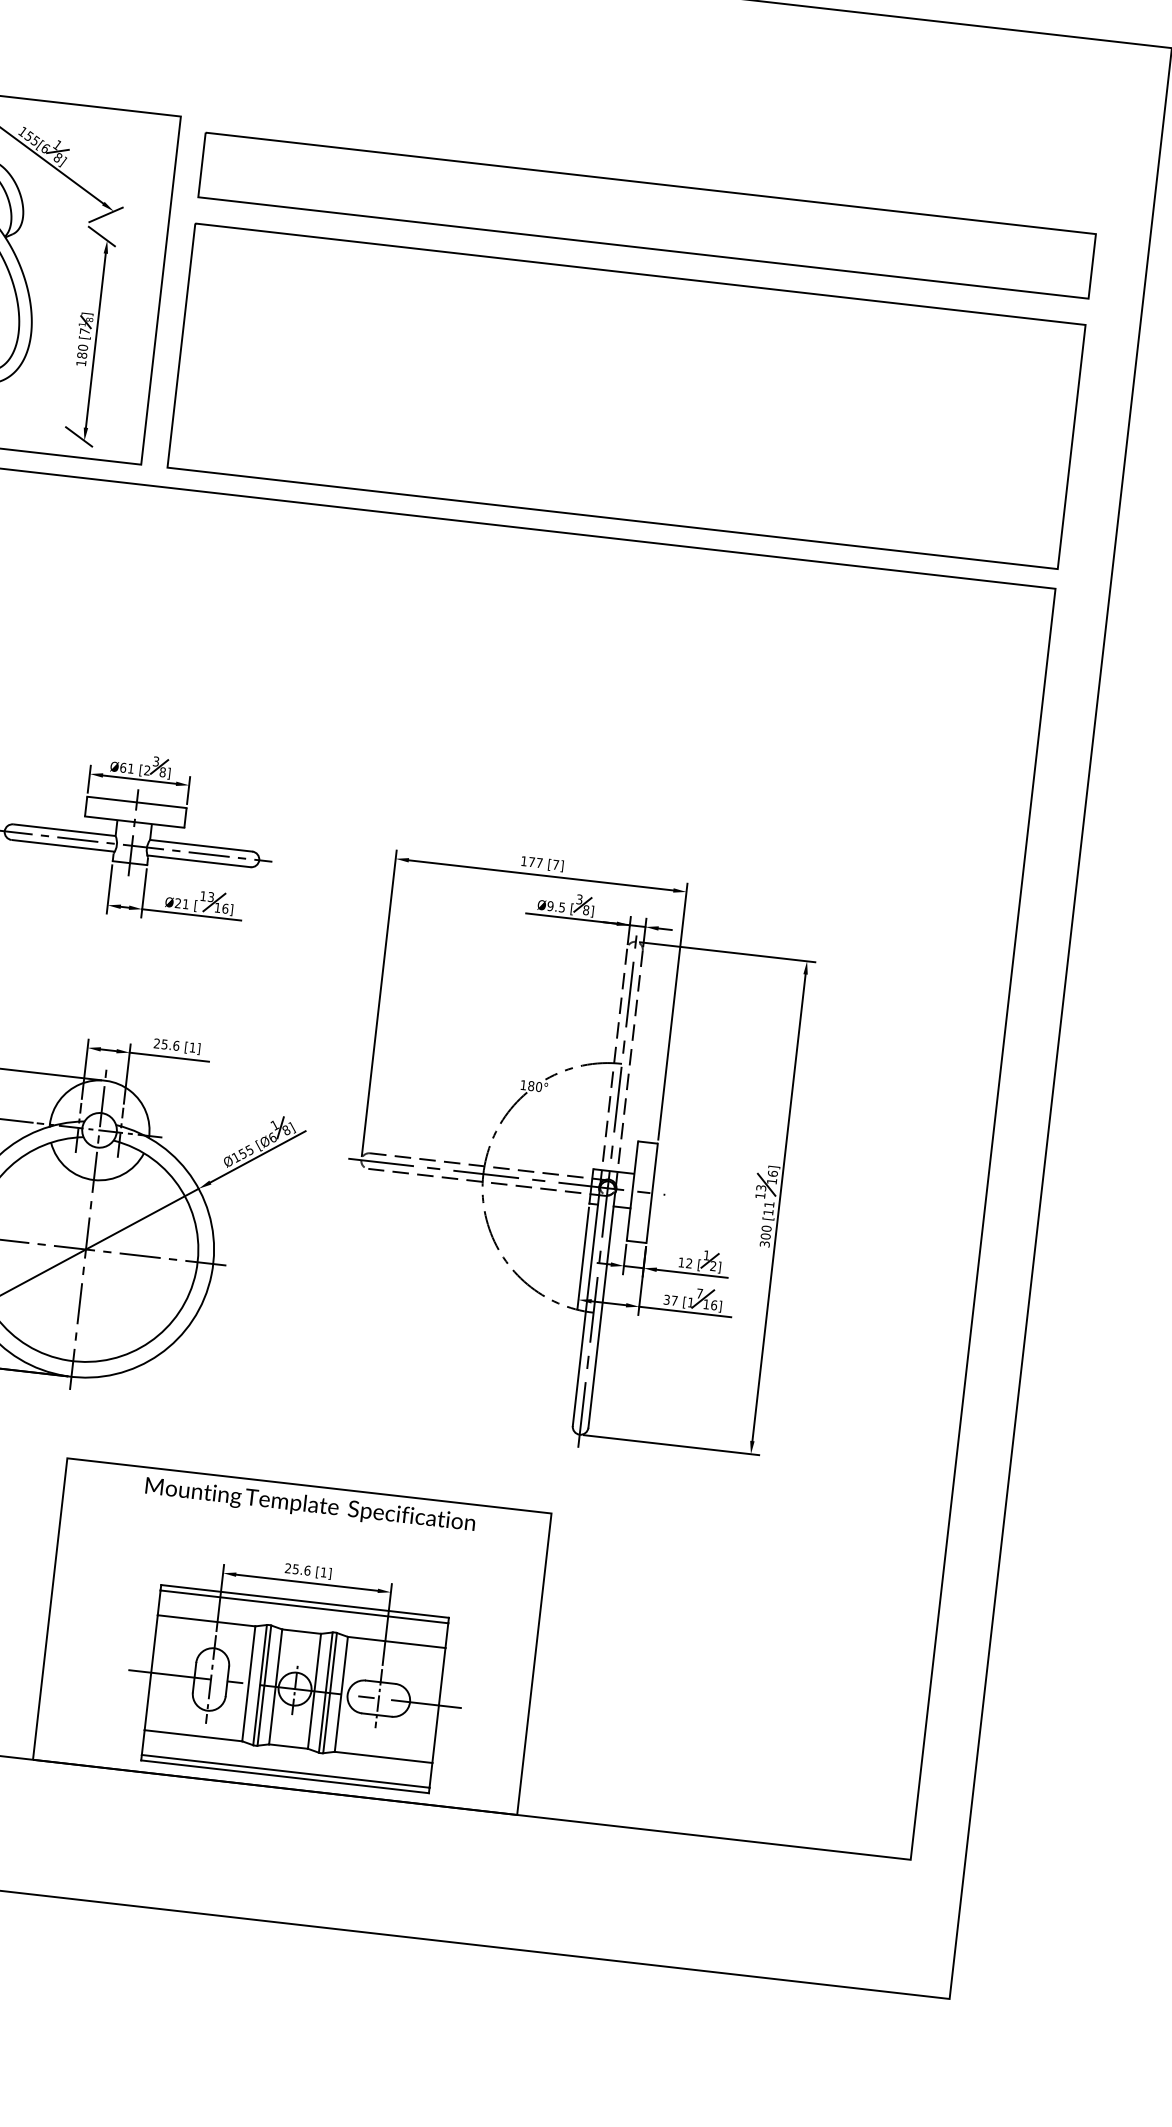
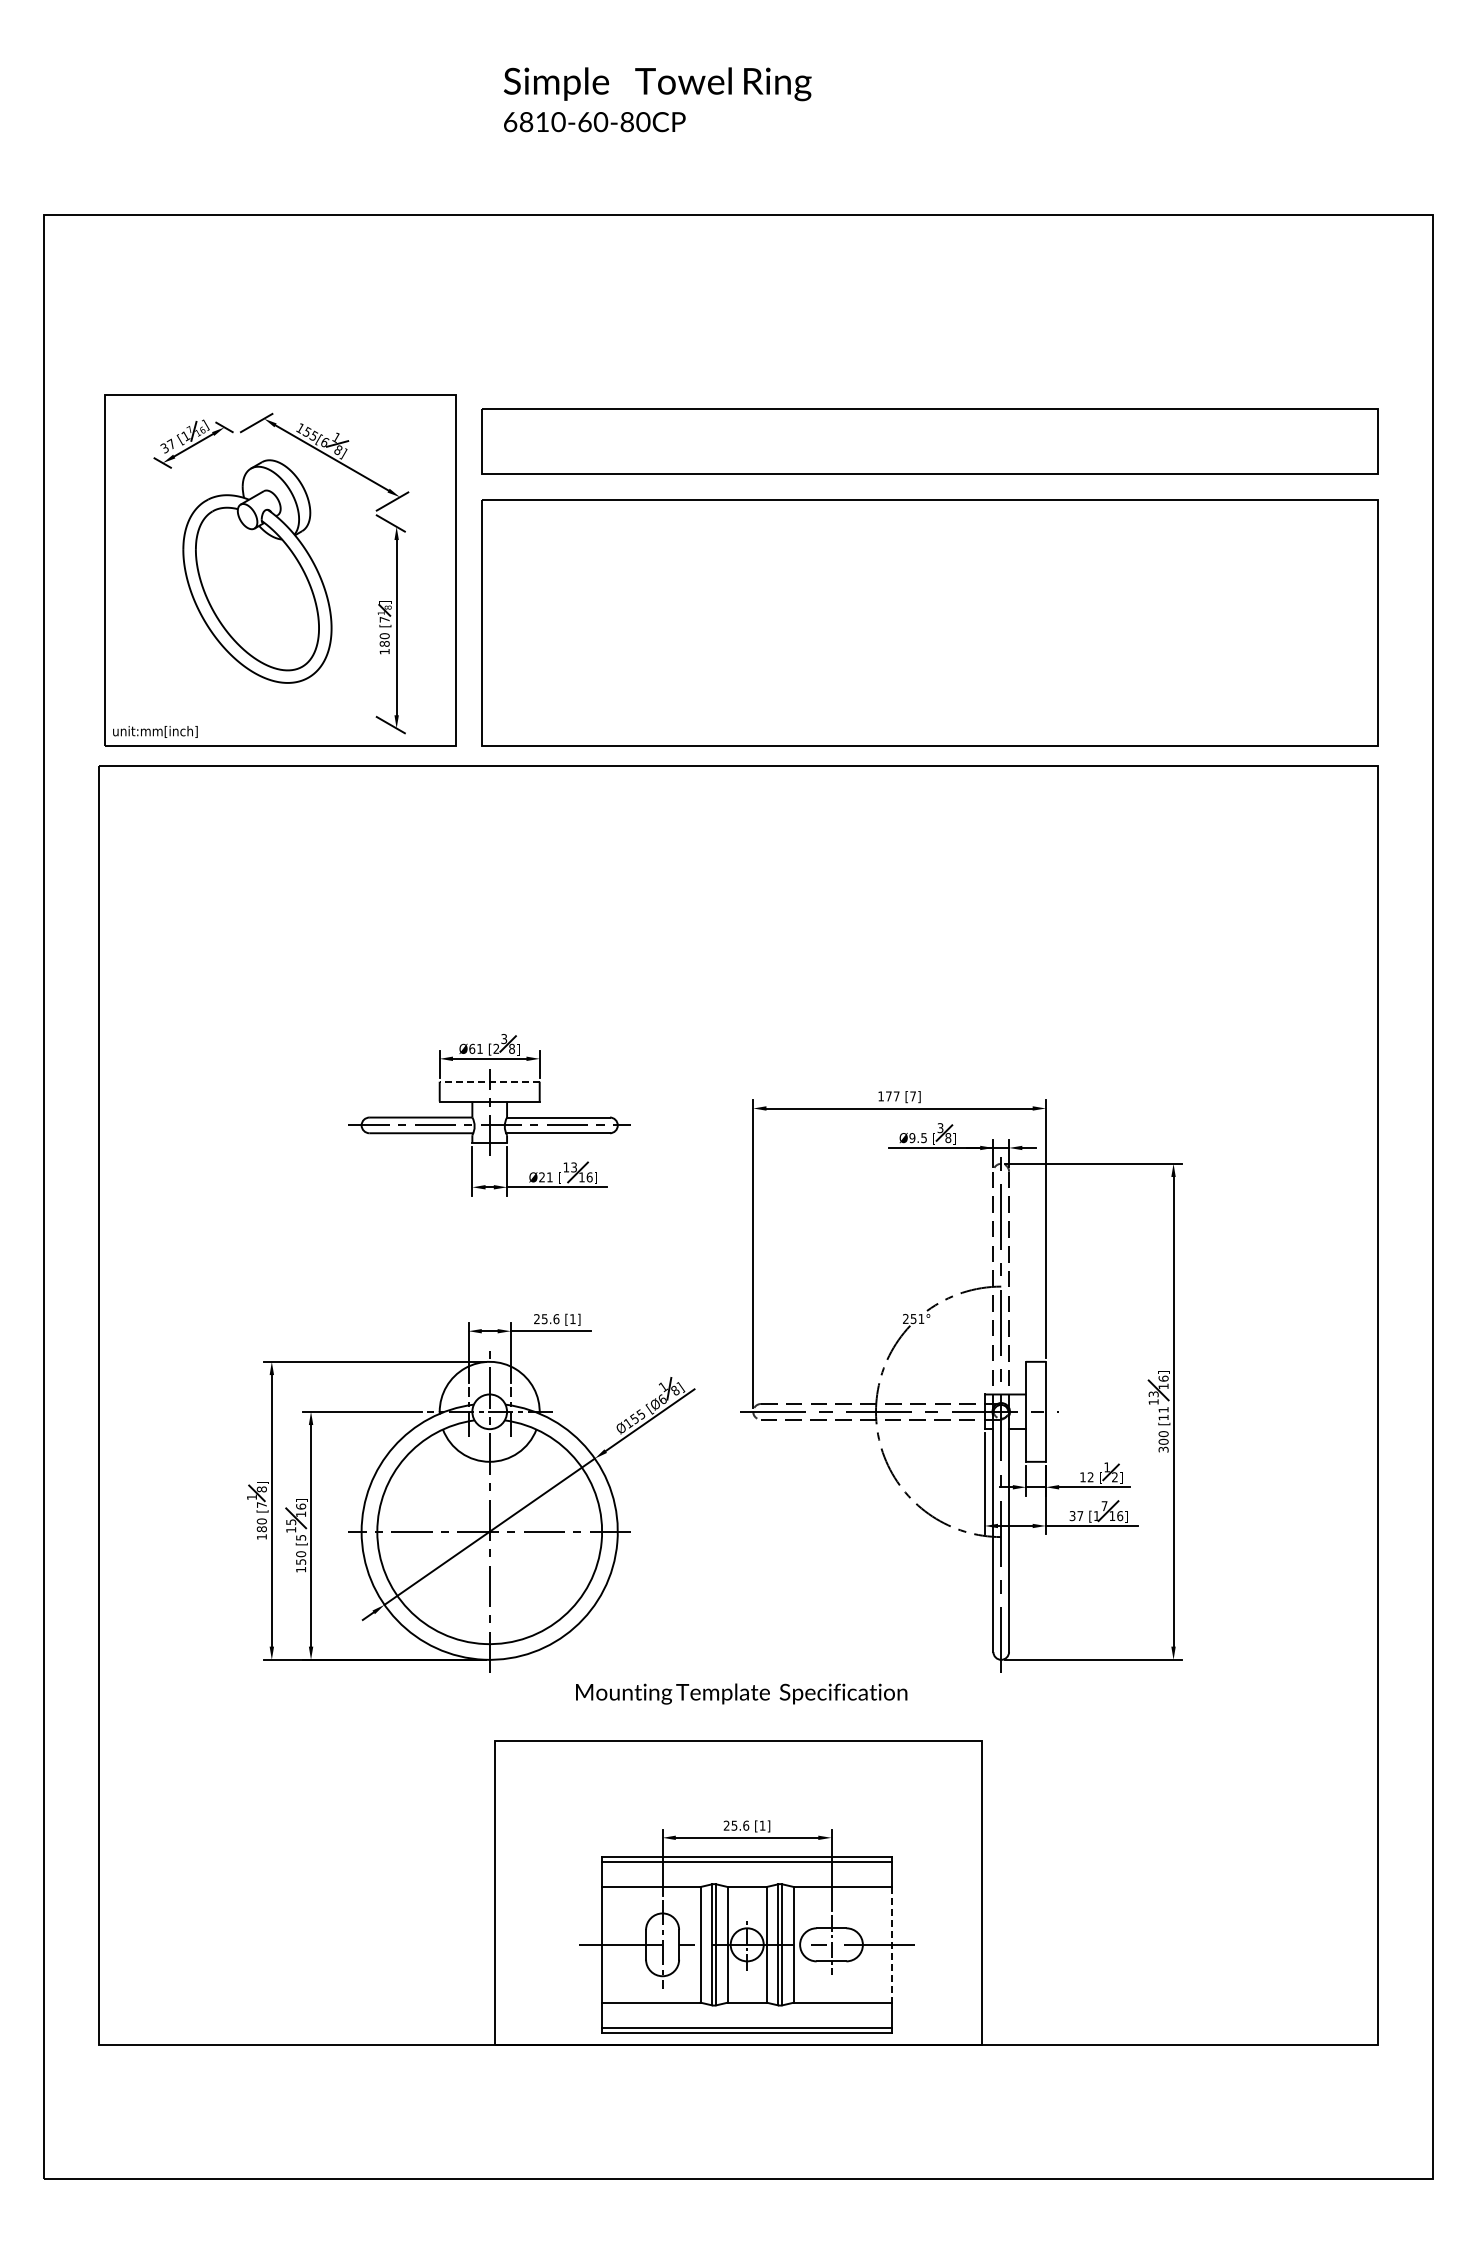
line: (136, 802) -> (489, 1081), solid -> dashed
text: (531, 1085) -> (913, 1318), 180° -> 251°
text: (310, 1505) -> (741, 1693), moved
line: (439, 1705) -> (892, 1944), solid -> dashed

